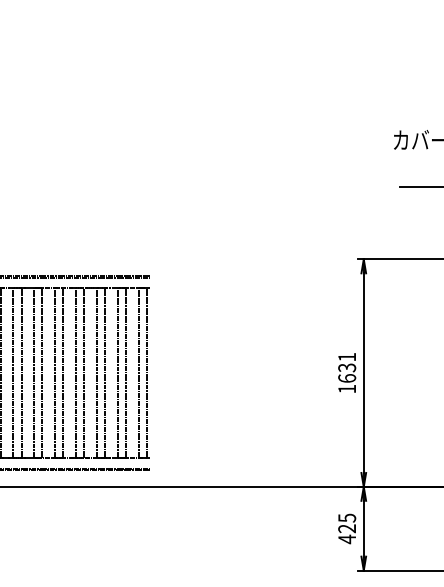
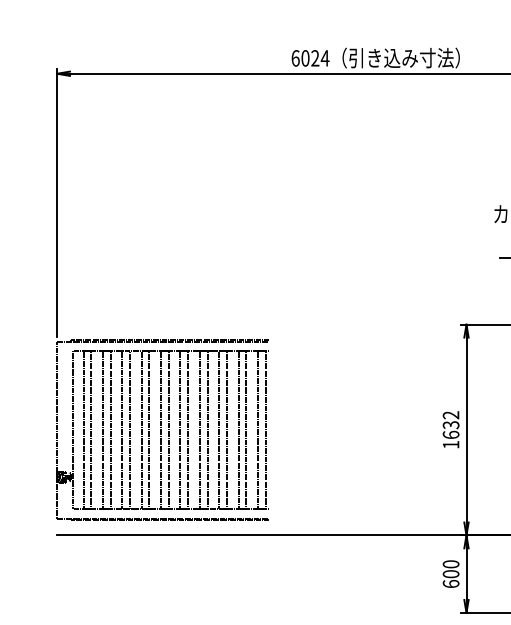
text: (346, 357) -> (450, 415), 1631 -> 1632
text: (346, 529) -> (450, 574), 425 -> 600

